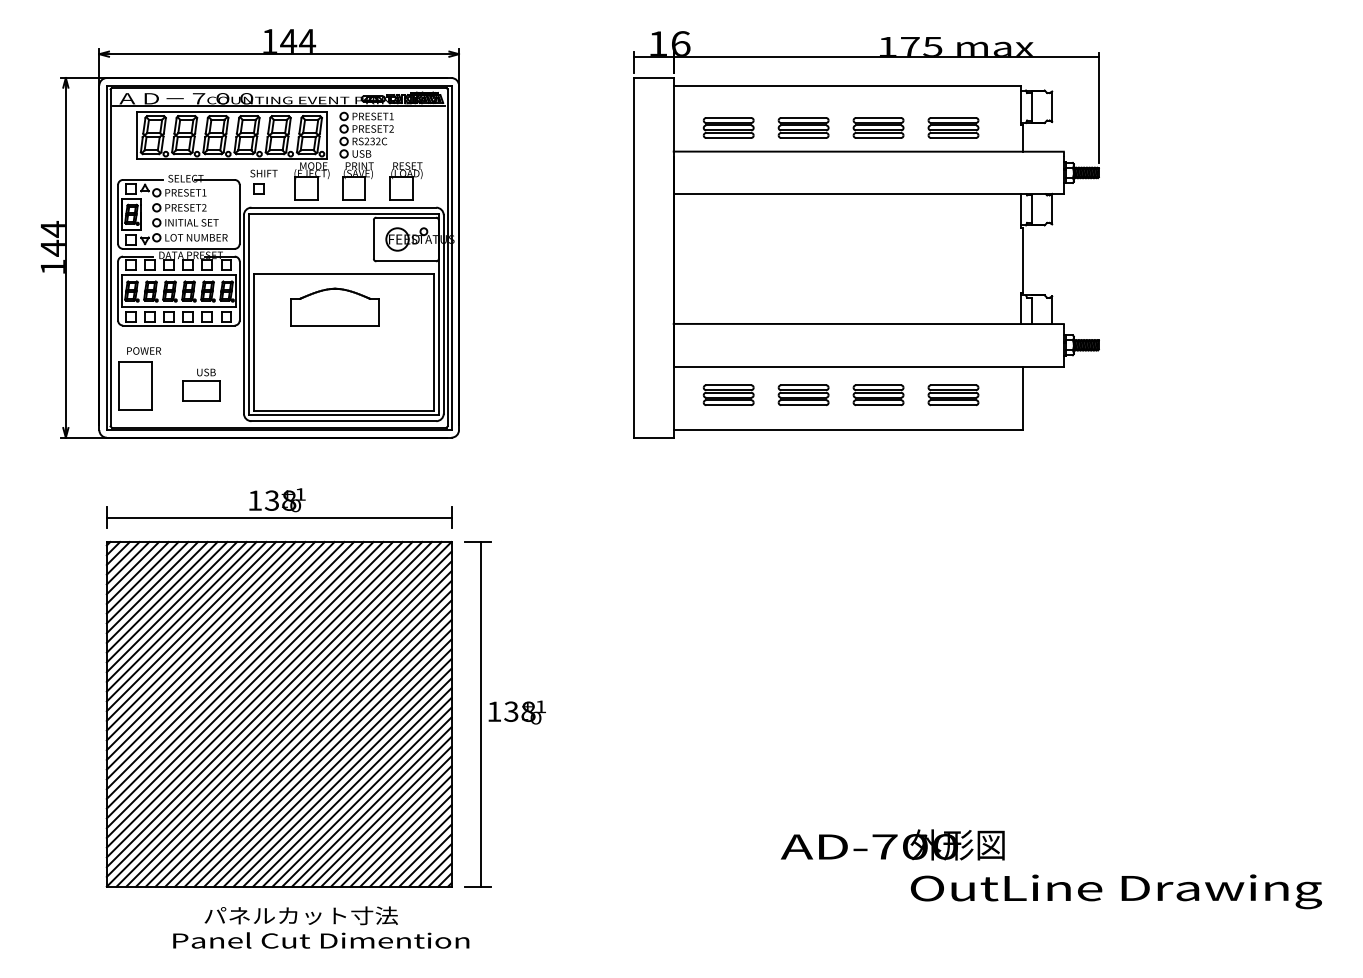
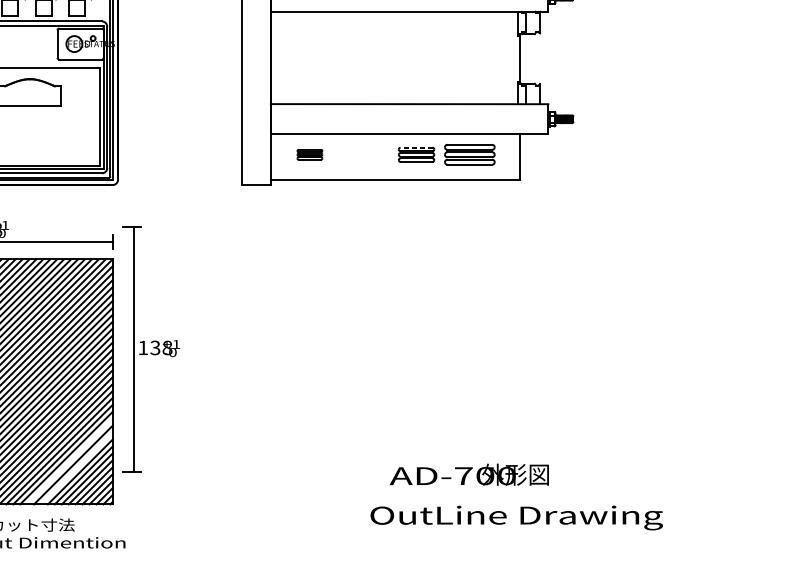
line: (878, 385) -> (416, 147), solid -> dashed
part: (728, 394) -> (309, 154), size x0.7
part: (803, 395) -> (363, 155), removed
part: (953, 395) -> (469, 155), size x1.4
part: (504, 714) -> (150, 349), moved
line: (391, 826) -> (70, 461), removed
line: (400, 835) -> (76, 468), removed
text: (892, 844) -> (469, 474), moved
text: (1116, 891) -> (516, 517), moved

